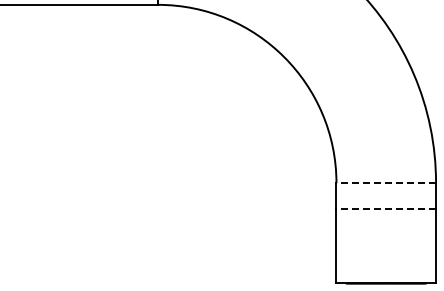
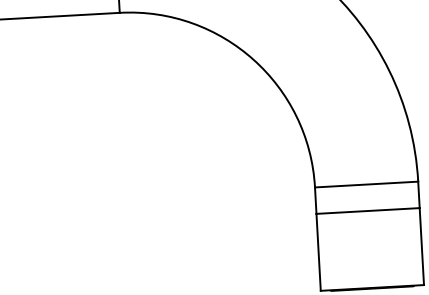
line: (386, 183) -> (366, 184), dashed -> solid
line: (386, 208) -> (368, 210), dashed -> solid

